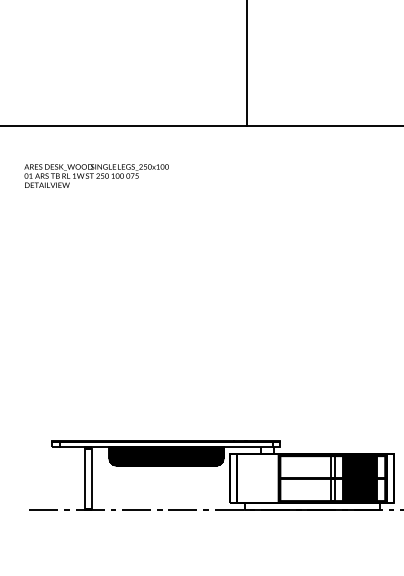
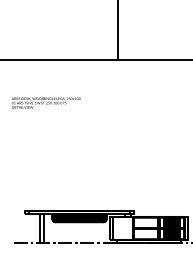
text: (95, 174) -> (45, 102), moved

